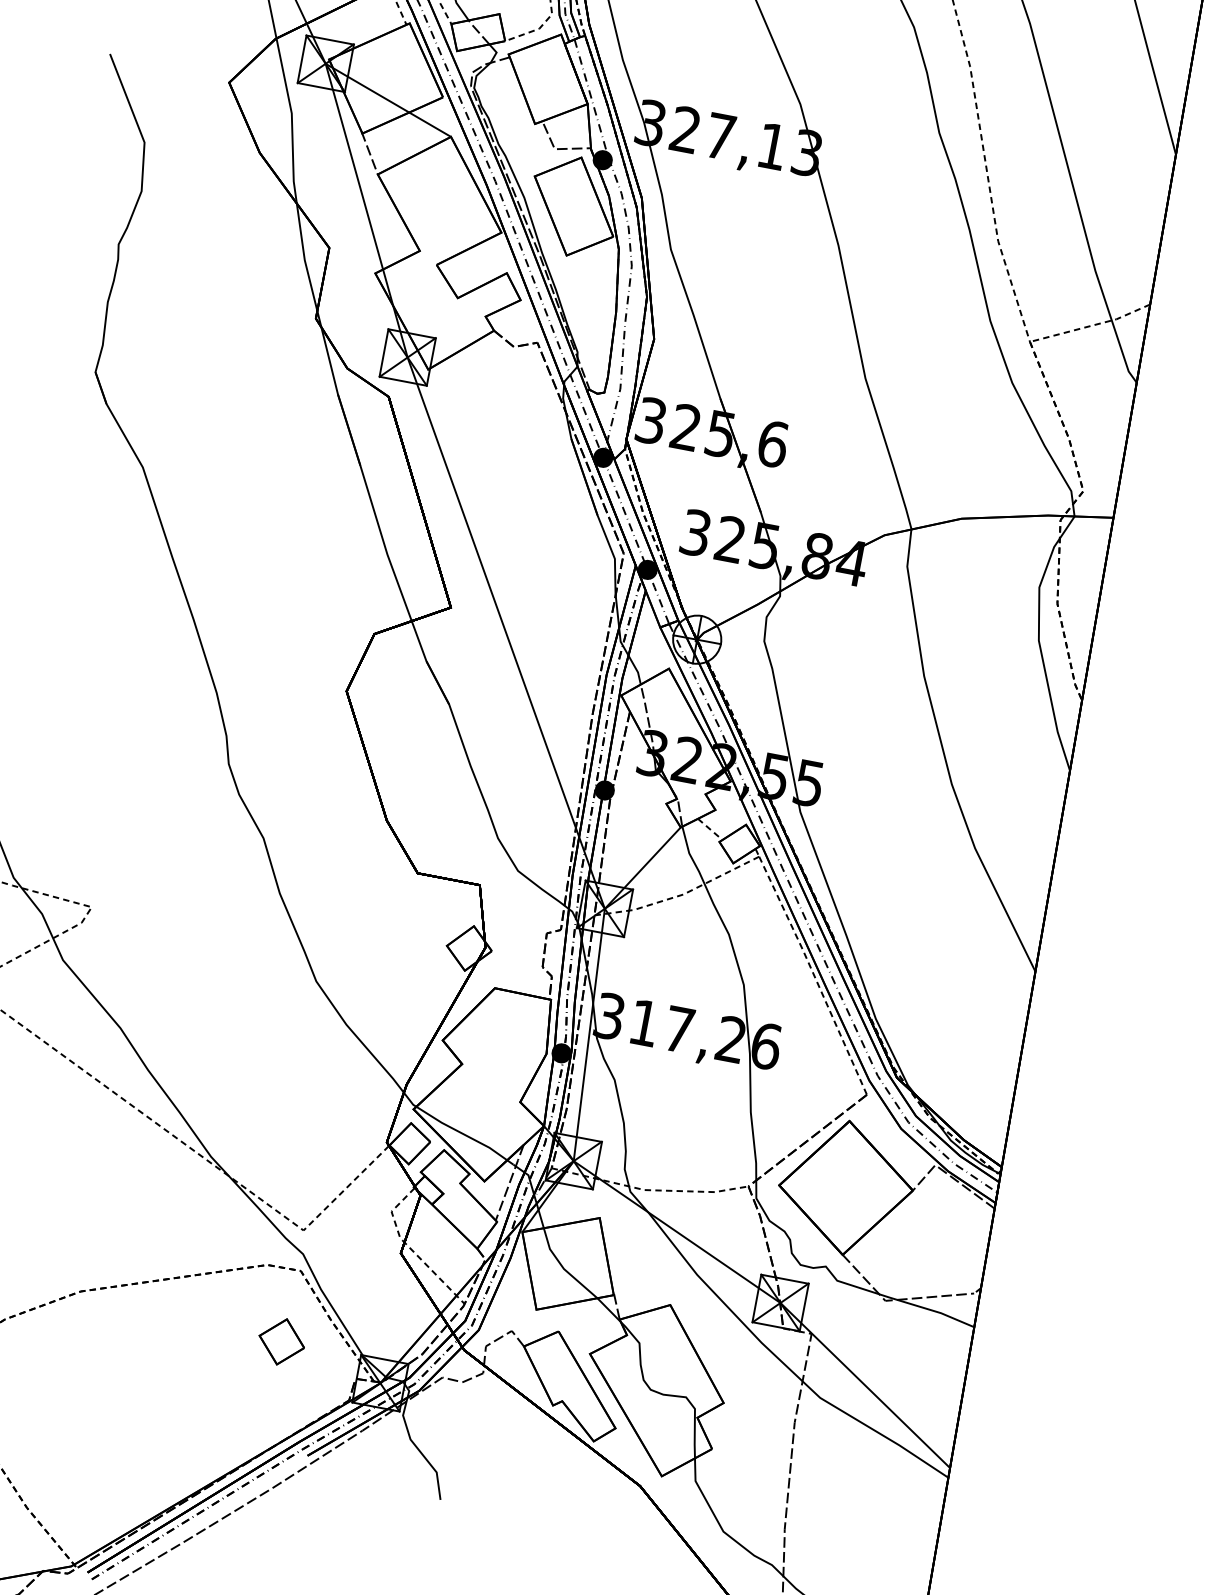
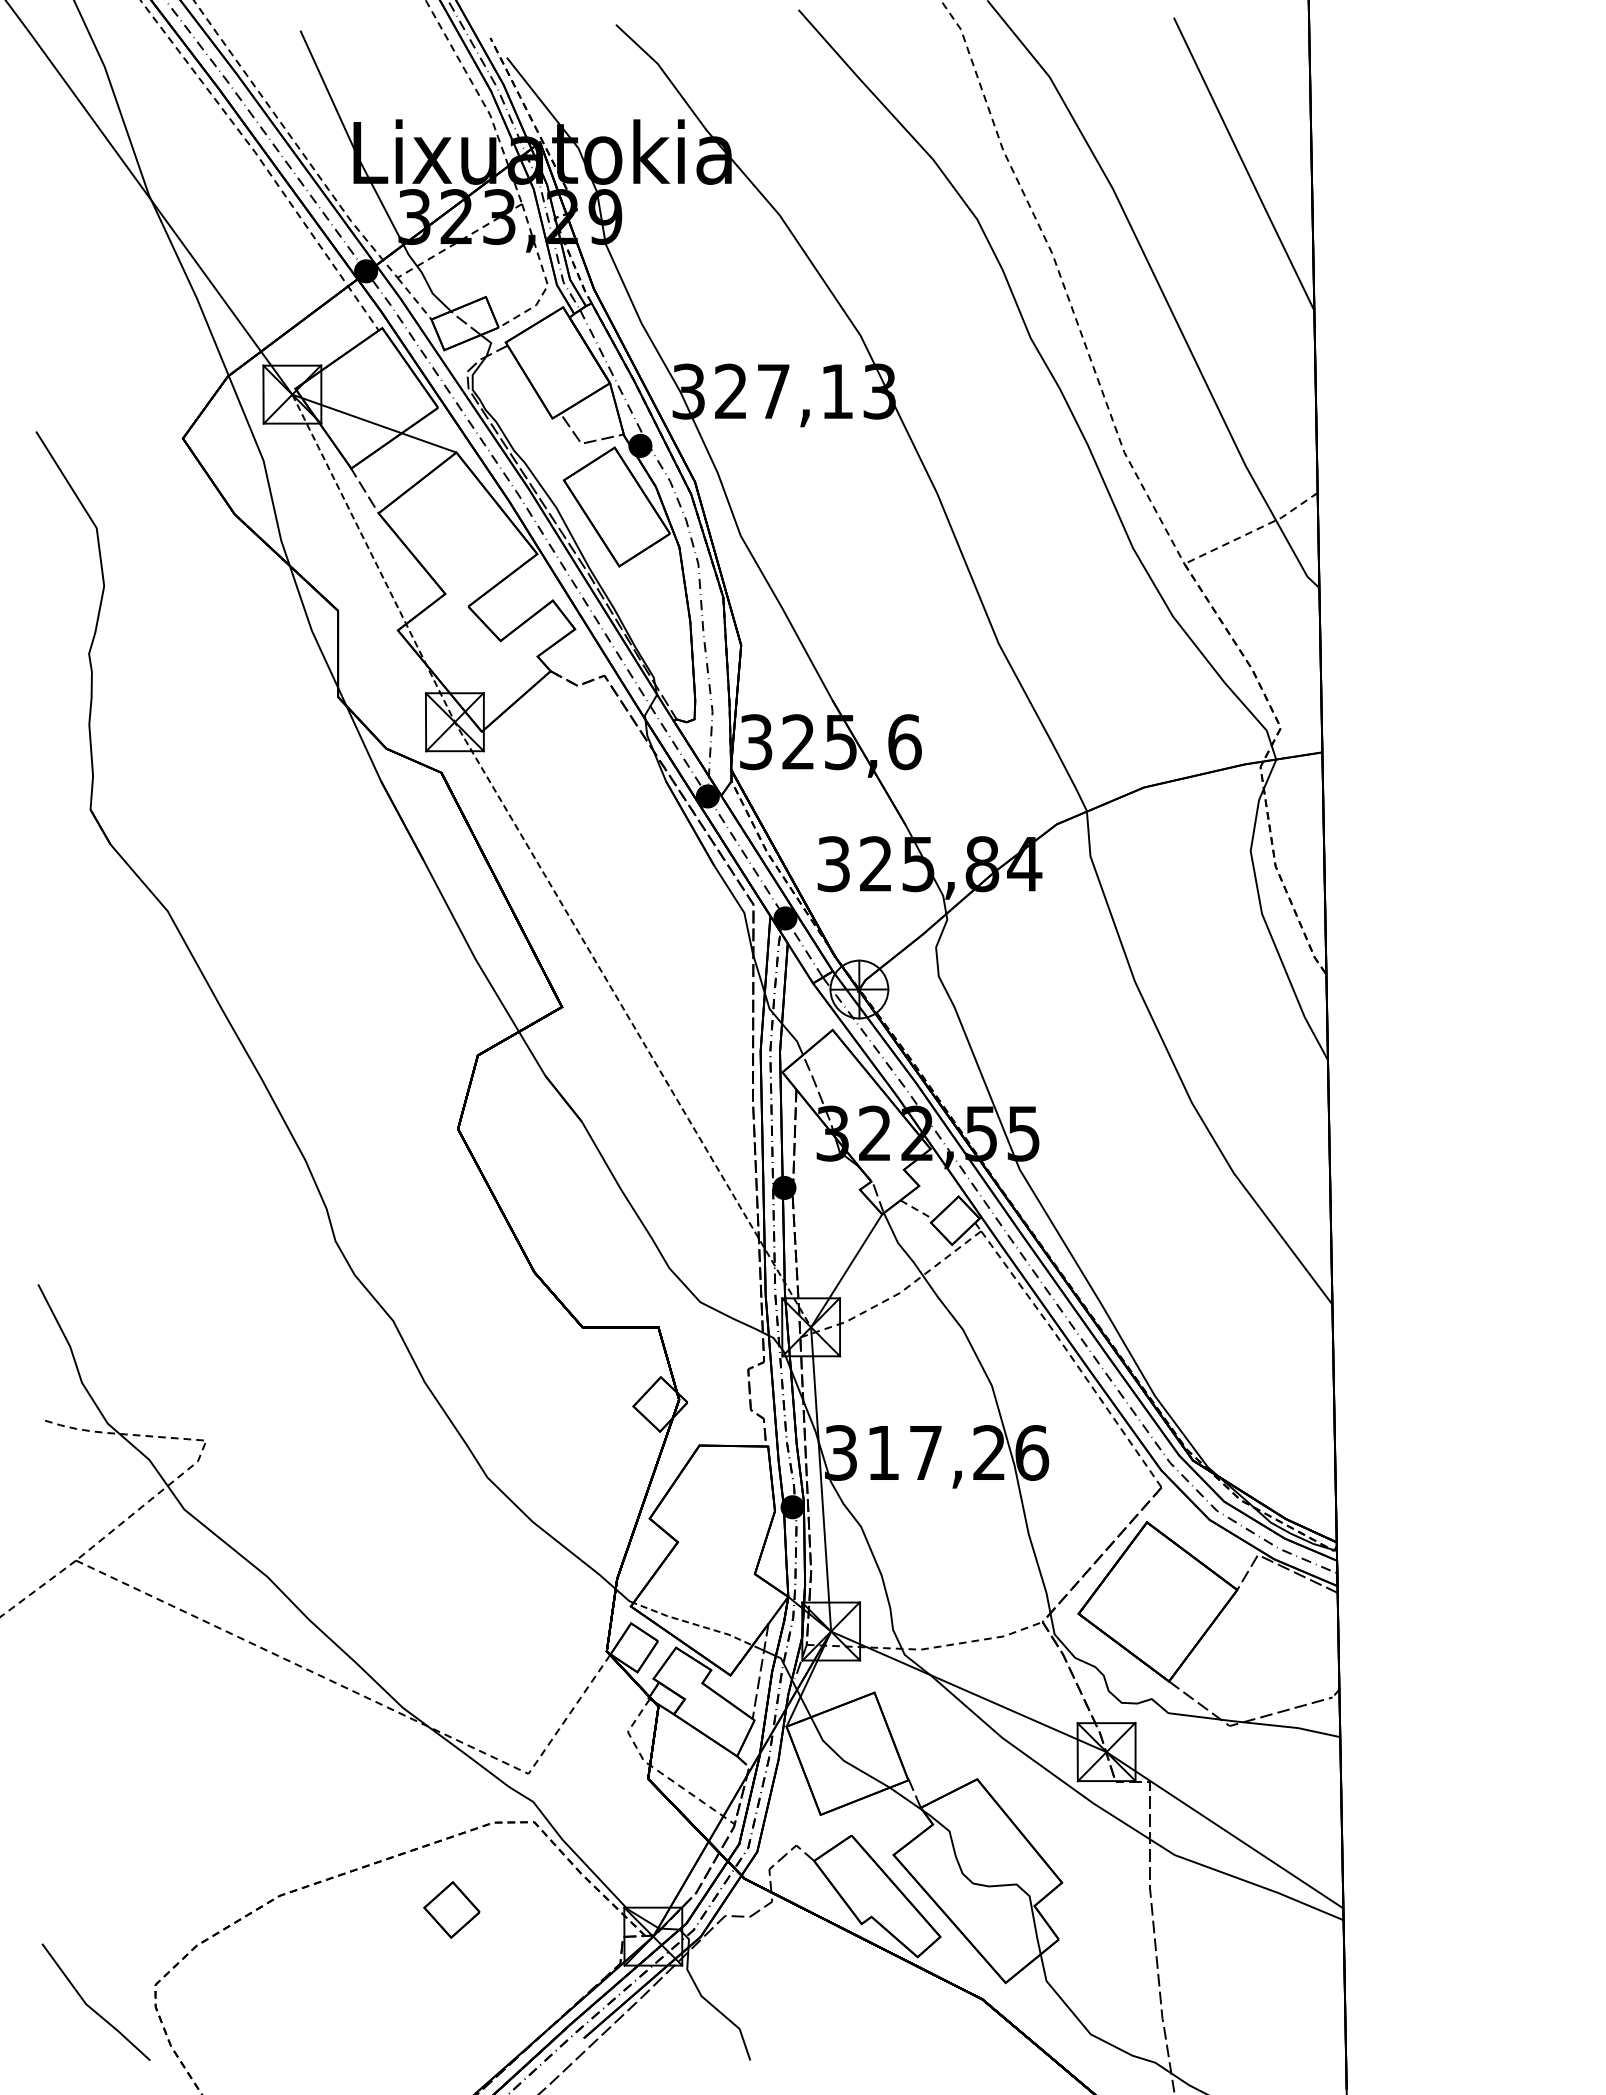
line: (455, 489) -> (540, 866), solid -> dashed
line: (465, 1135) -> (697, 1625), solid -> dashed
part: (281, 1341) -> (451, 1909), moved

